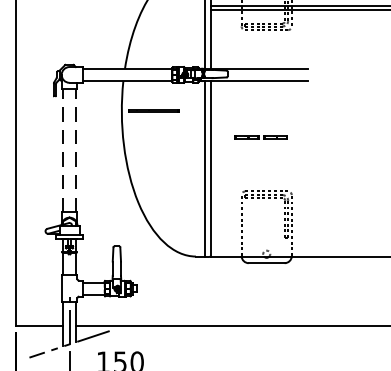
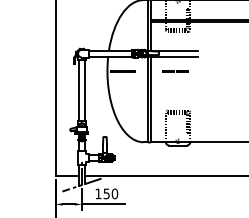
line: (259, 138) -> (174, 71), moved
line: (62, 148) -> (78, 89), dashed -> solid
line: (74, 148) -> (84, 89), dashed -> solid

